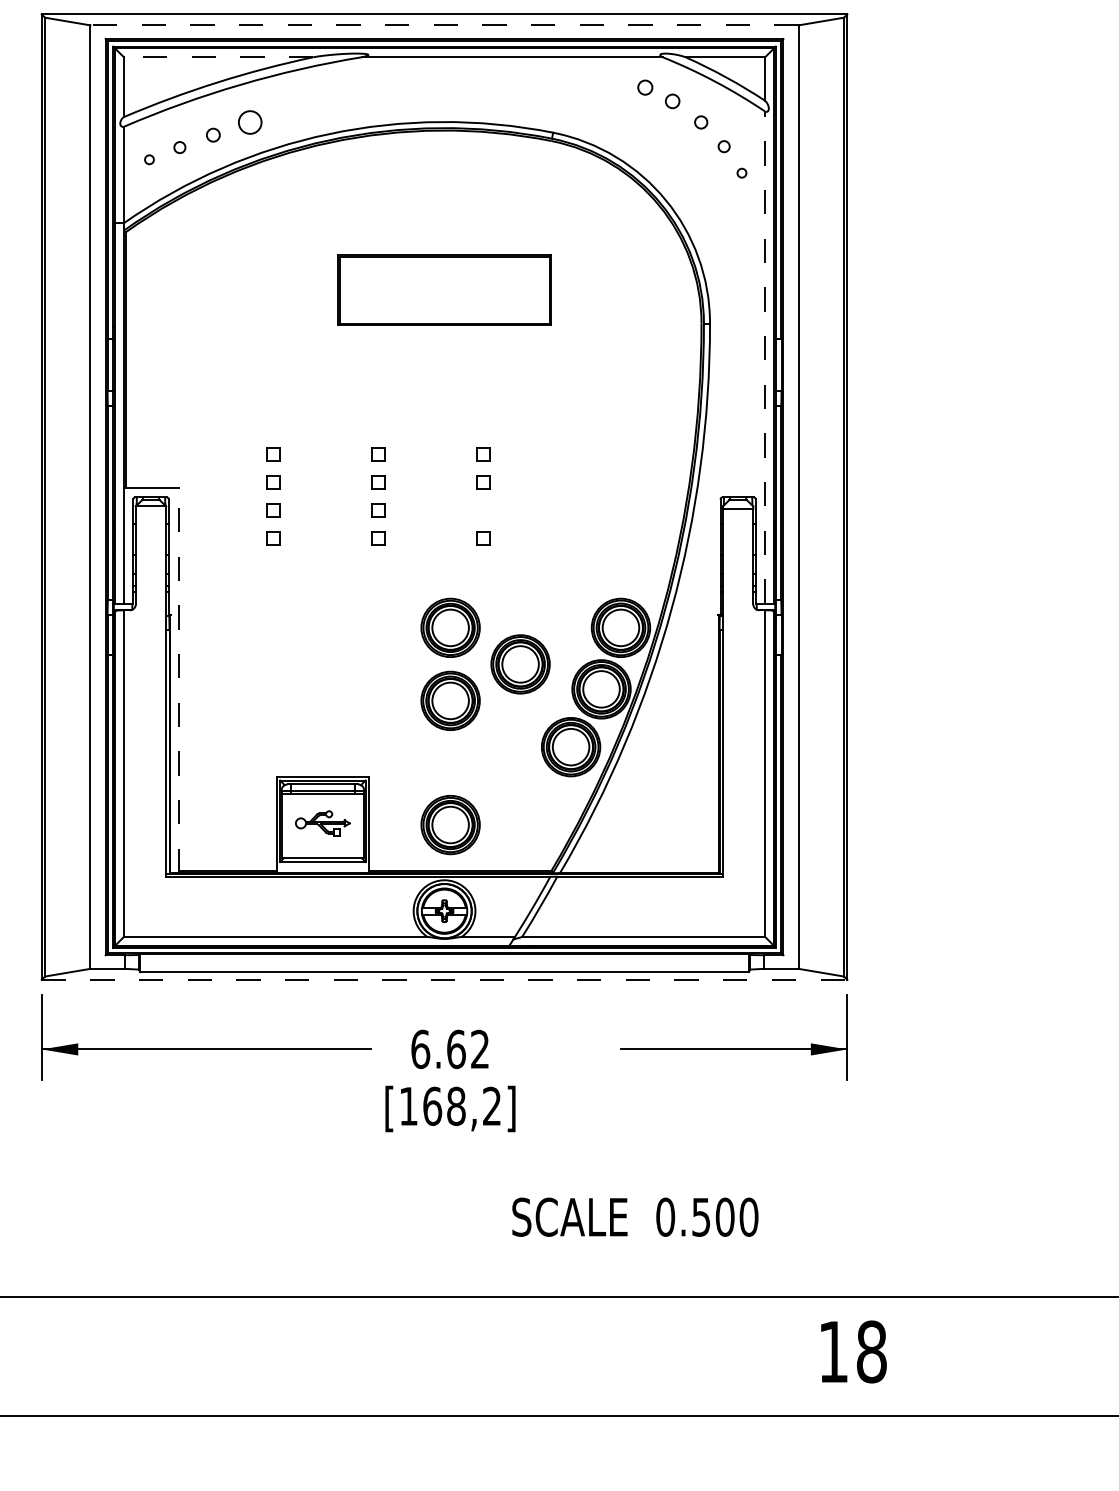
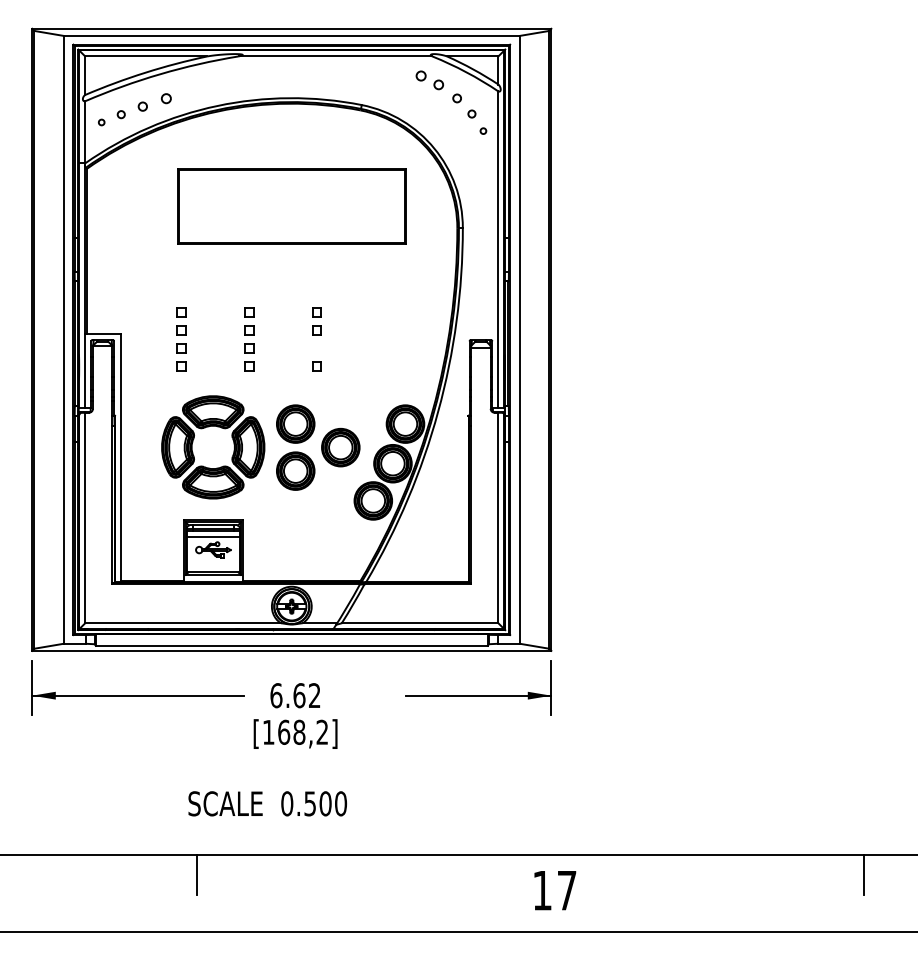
line: (444, 24) -> (291, 35), dashed -> solid
line: (217, 57) -> (145, 56), dashed -> solid
circle: (248, 122) -> (165, 98), size x0.62
part: (444, 290) -> (291, 206), size x1.67
line: (765, 356) -> (498, 249), dashed -> solid
part: (354, 659) -> (233, 444), added
line: (178, 679) -> (120, 457), dashed -> solid
line: (323, 802) -> (213, 536), added
part: (450, 824) -> (295, 550), removed
line: (444, 979) -> (291, 650), dashed -> solid
text: (634, 1216) -> (267, 803), moved
line: (298, 1326) -> (197, 874), added
text: (870, 1351) -> (566, 890), 18 -> 17

